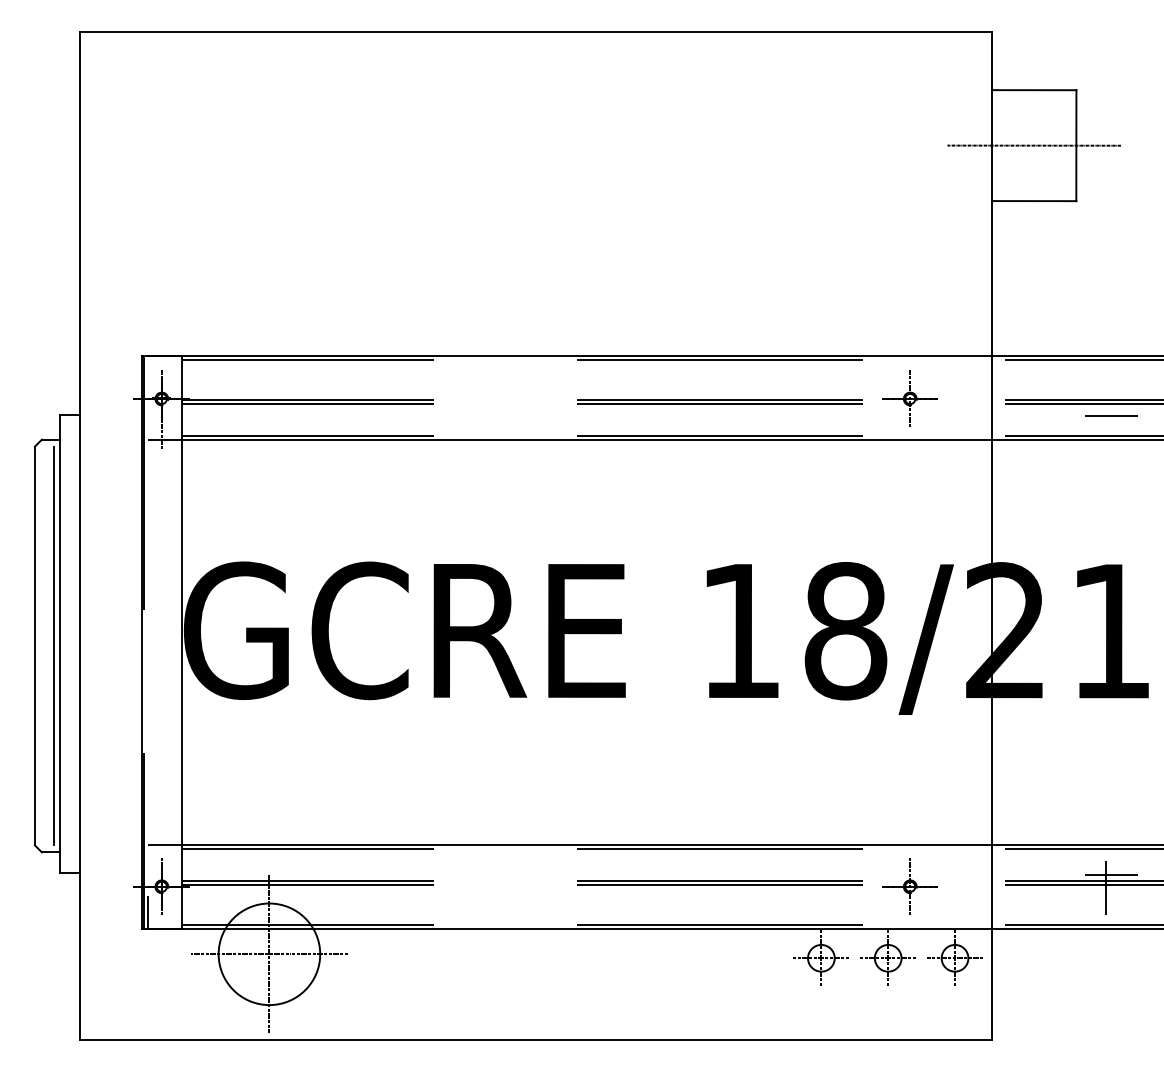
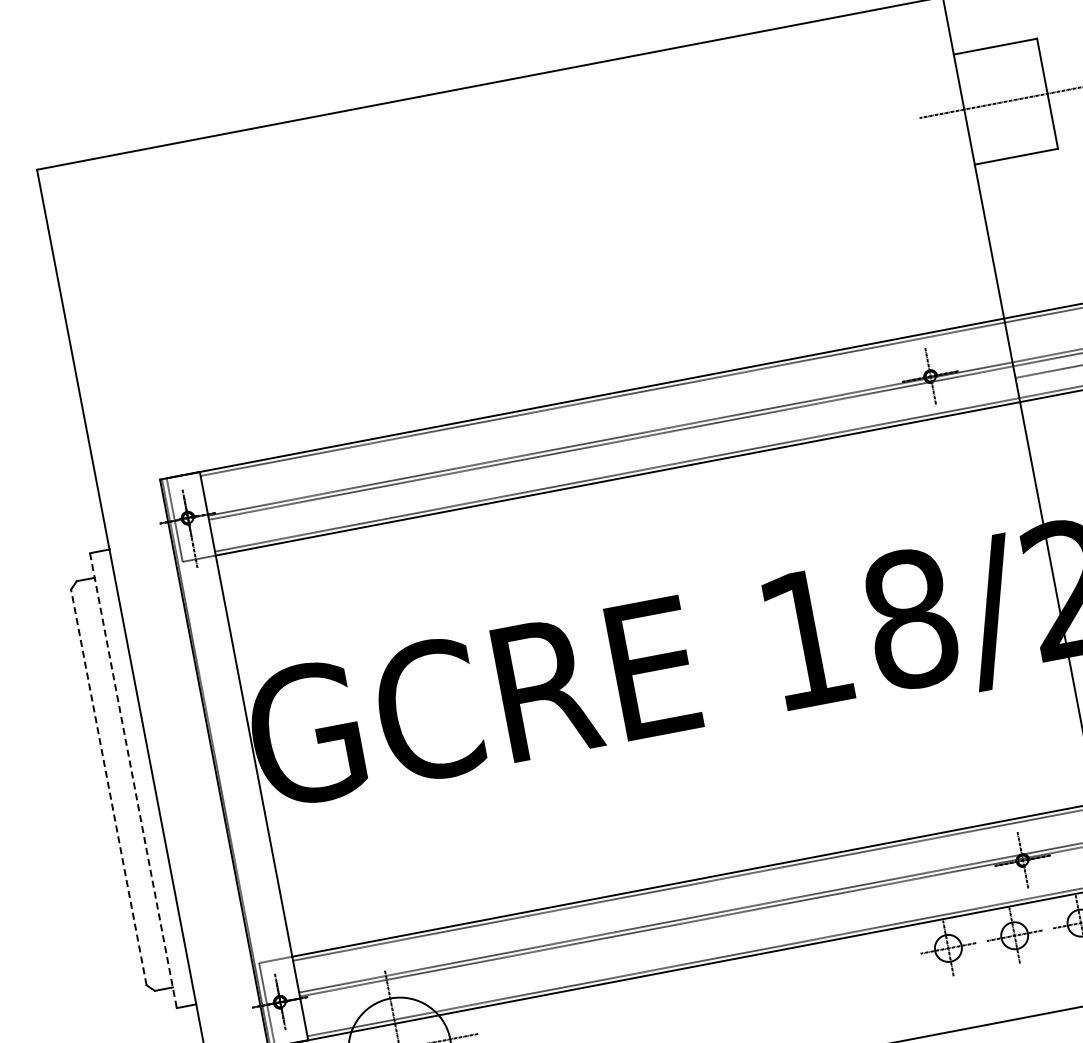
line: (60, 644) -> (133, 781), solid -> dashed
line: (34, 645) -> (108, 786), solid -> dashed
line: (53, 645) -> (127, 783), removed

